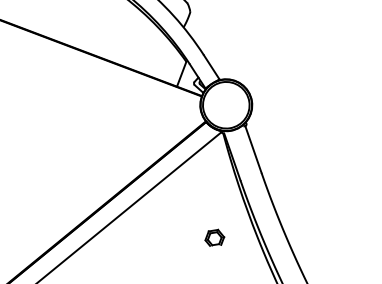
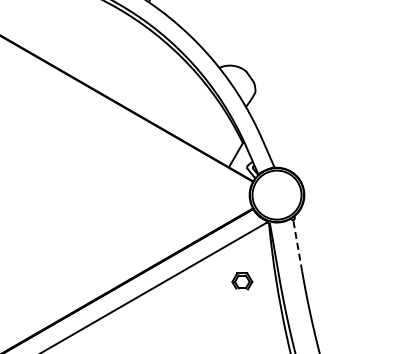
line: (253, 149) -> (297, 245), solid -> dashed
part: (214, 238) -> (242, 281), moved

